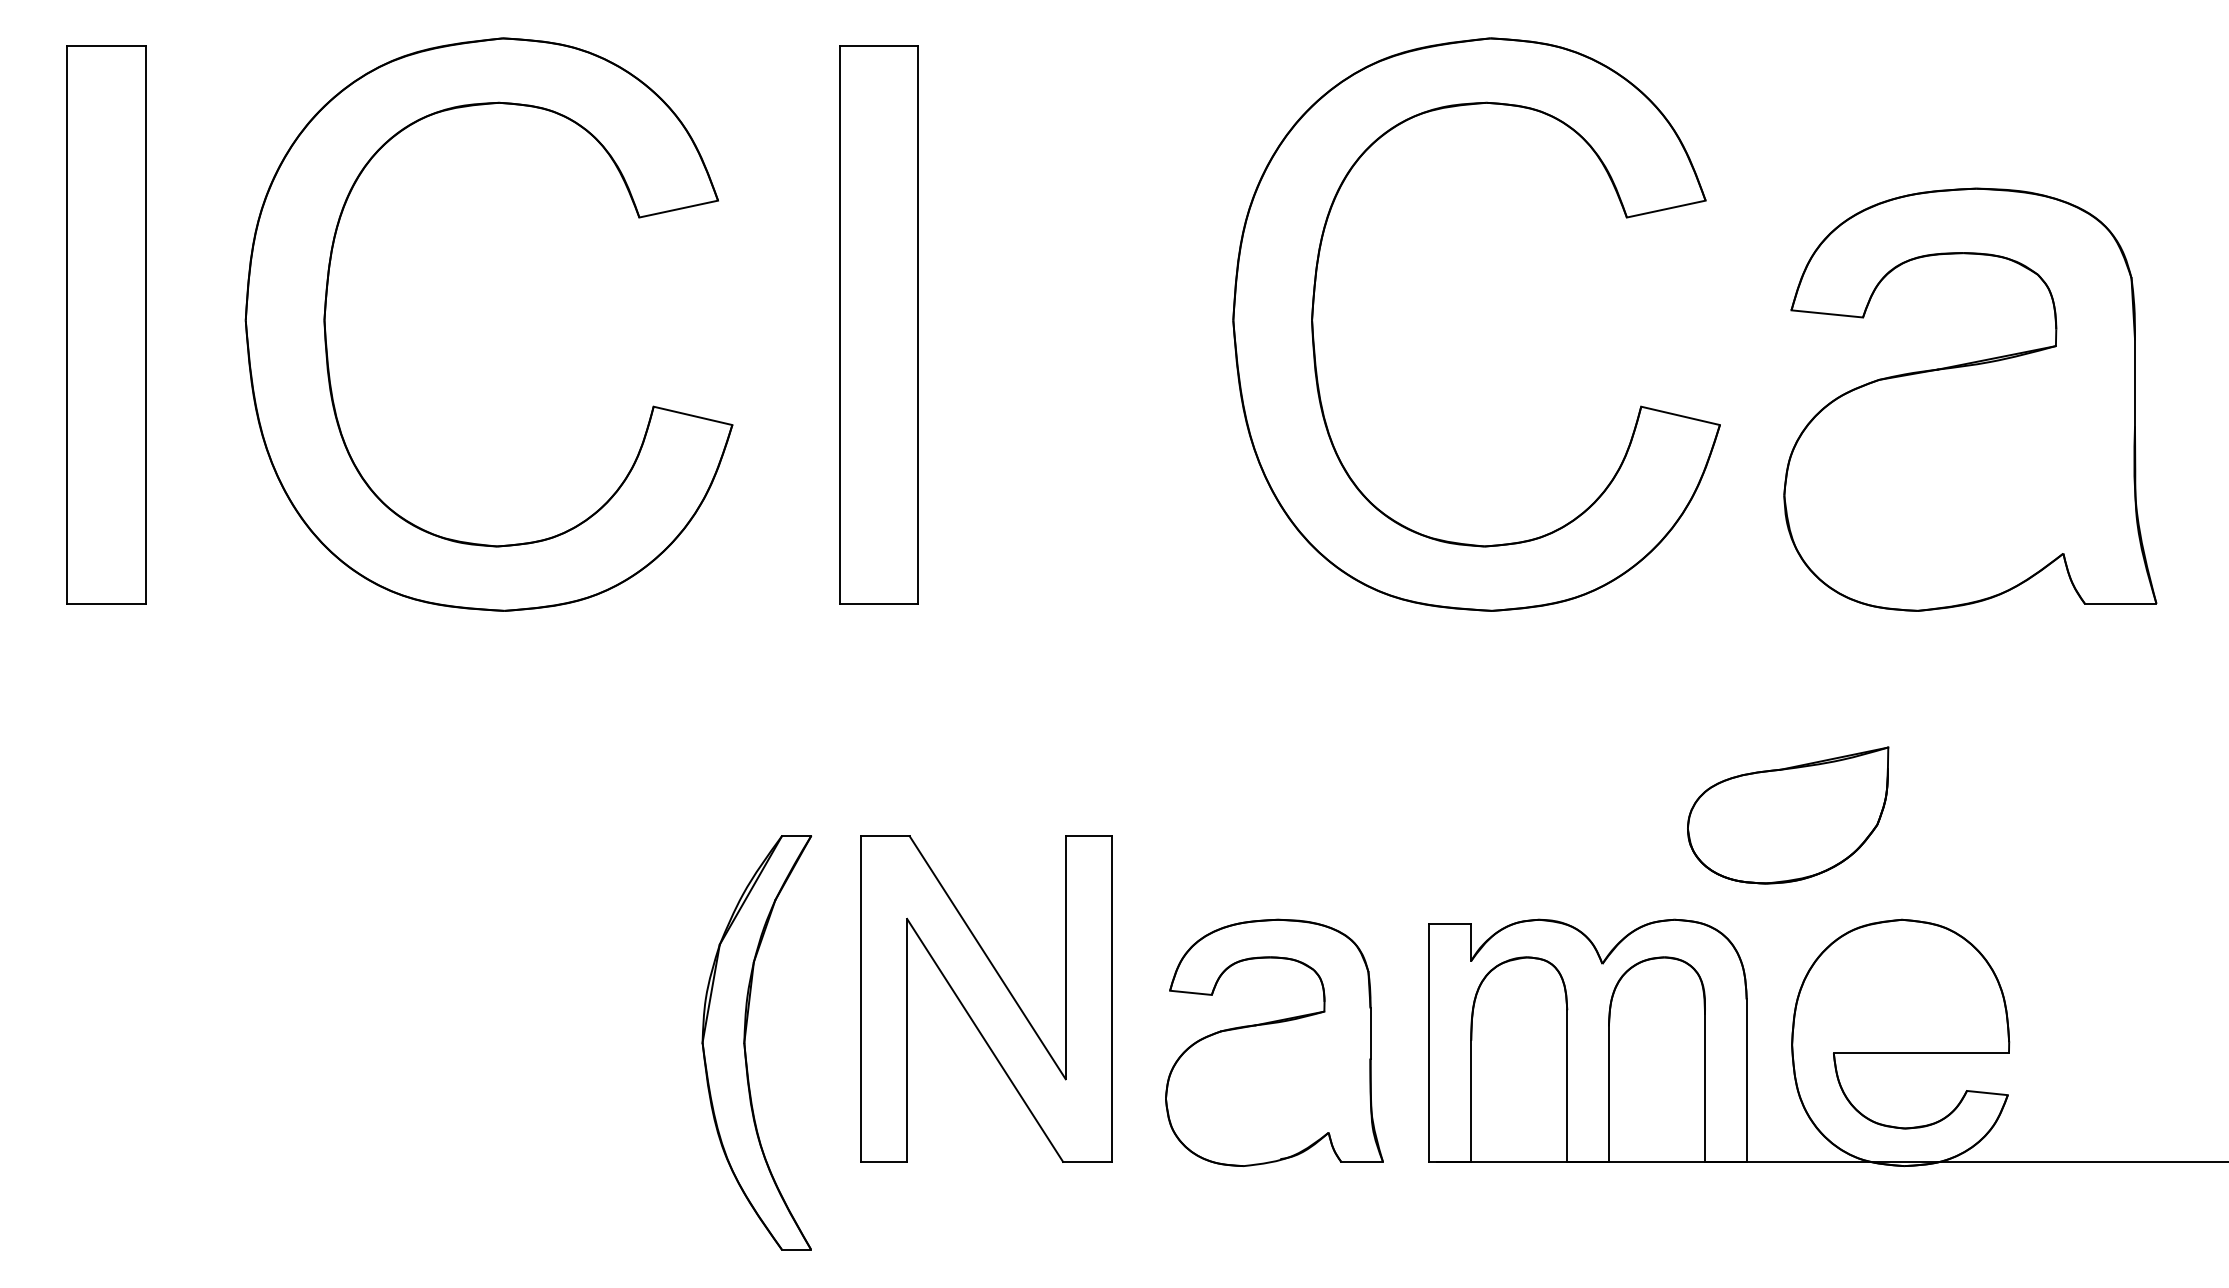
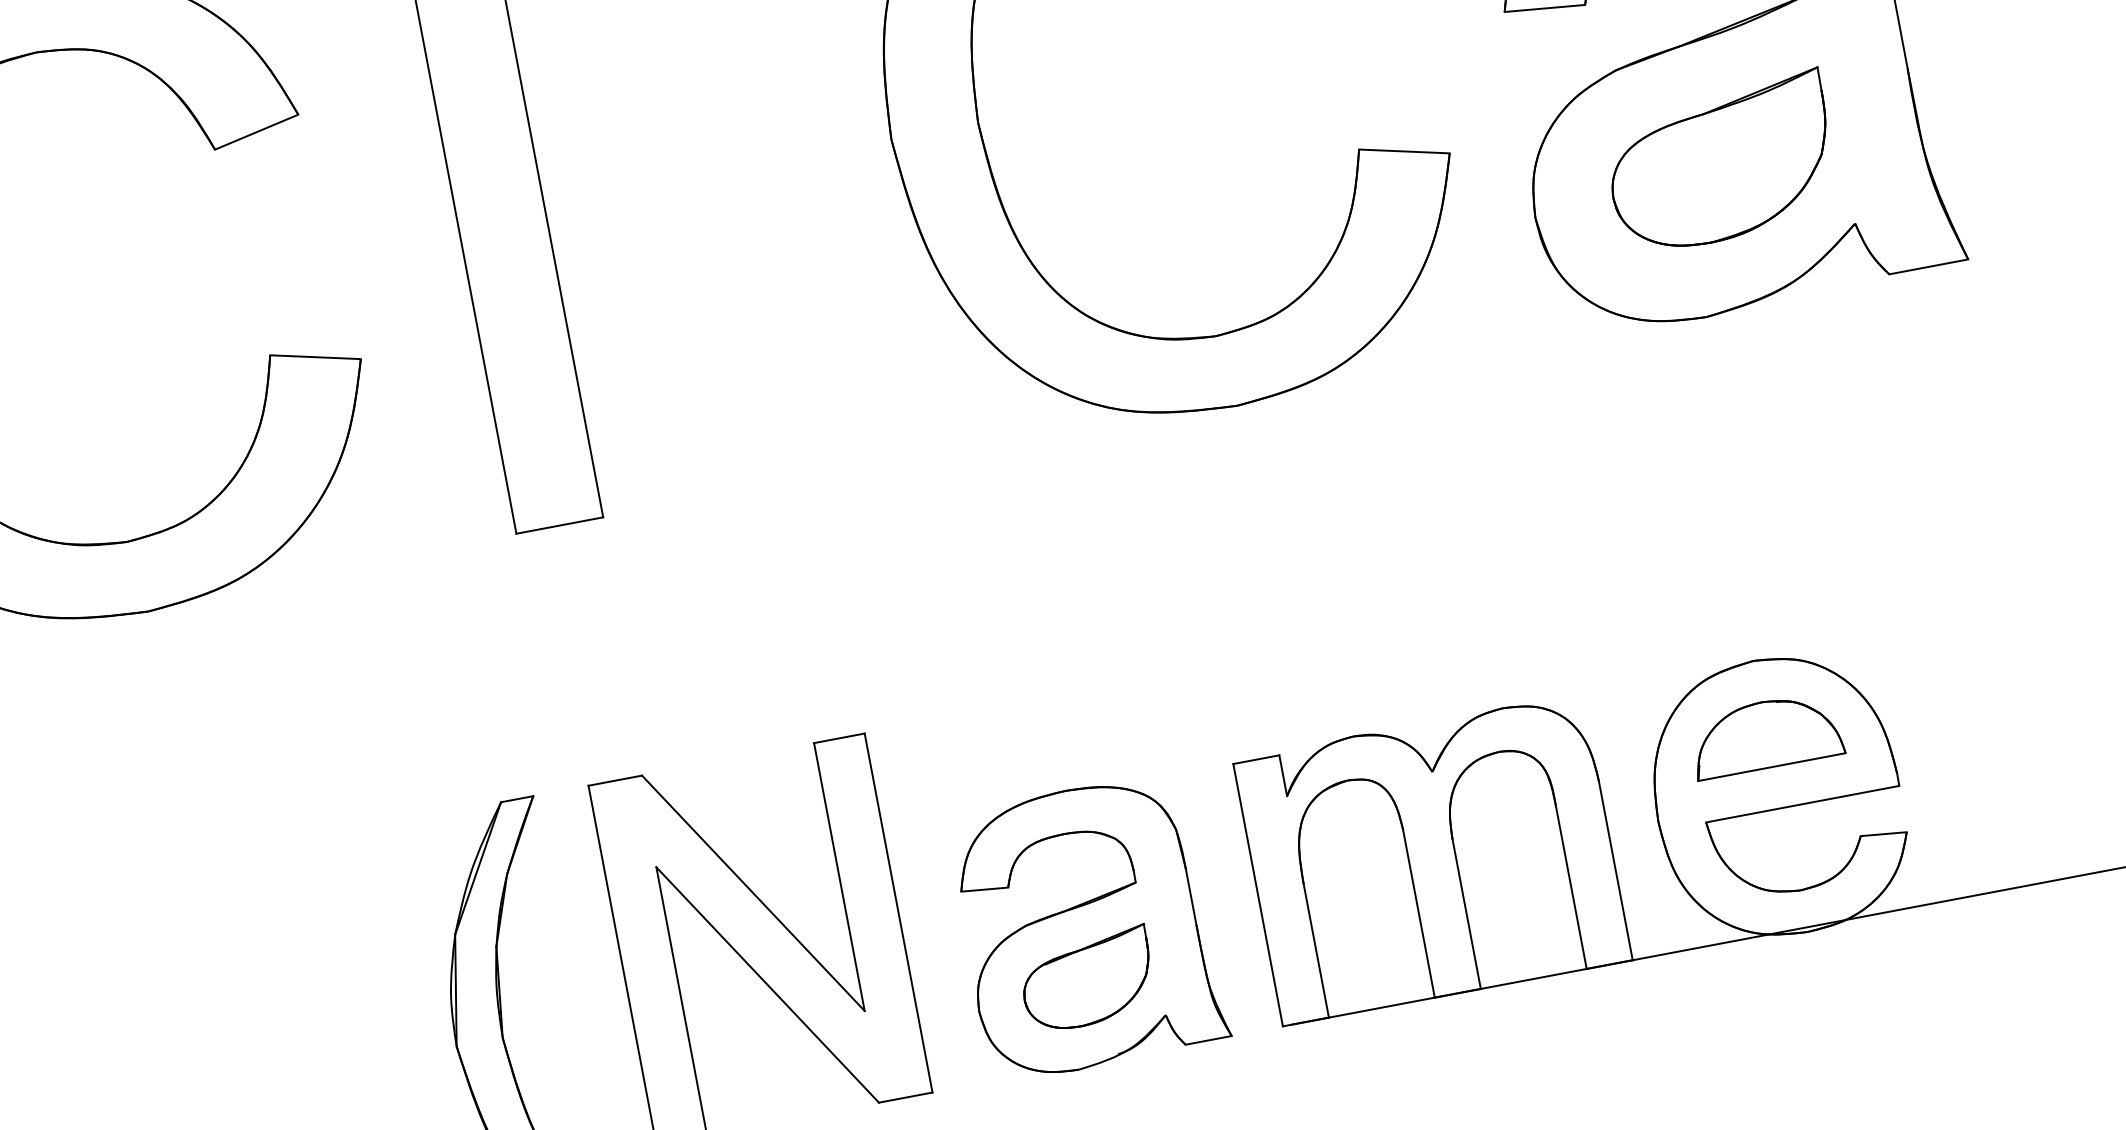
part: (1788, 815) -> (1721, 163), moved
part: (1900, 986) -> (1765, 734), added
part: (1265, 1088) -> (1086, 979), added

